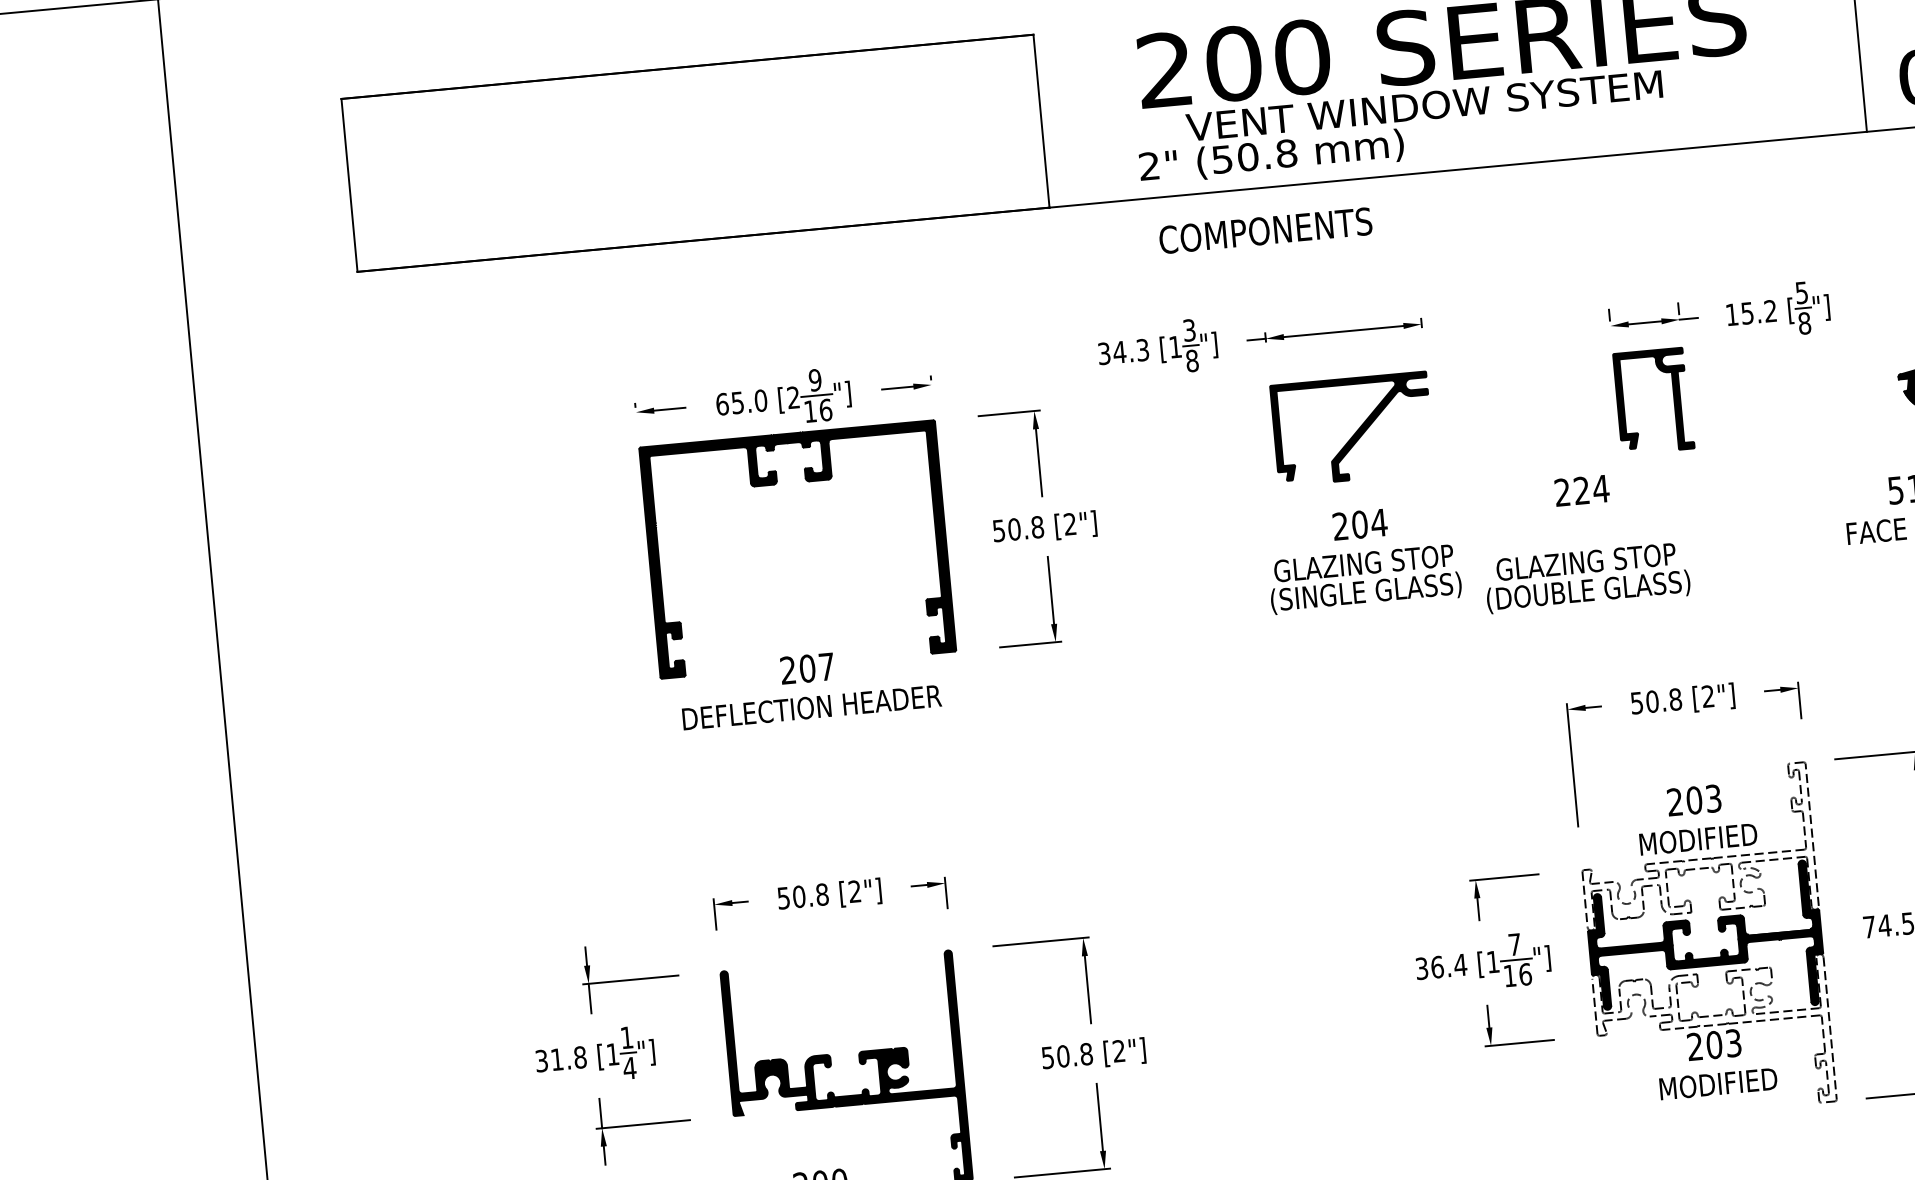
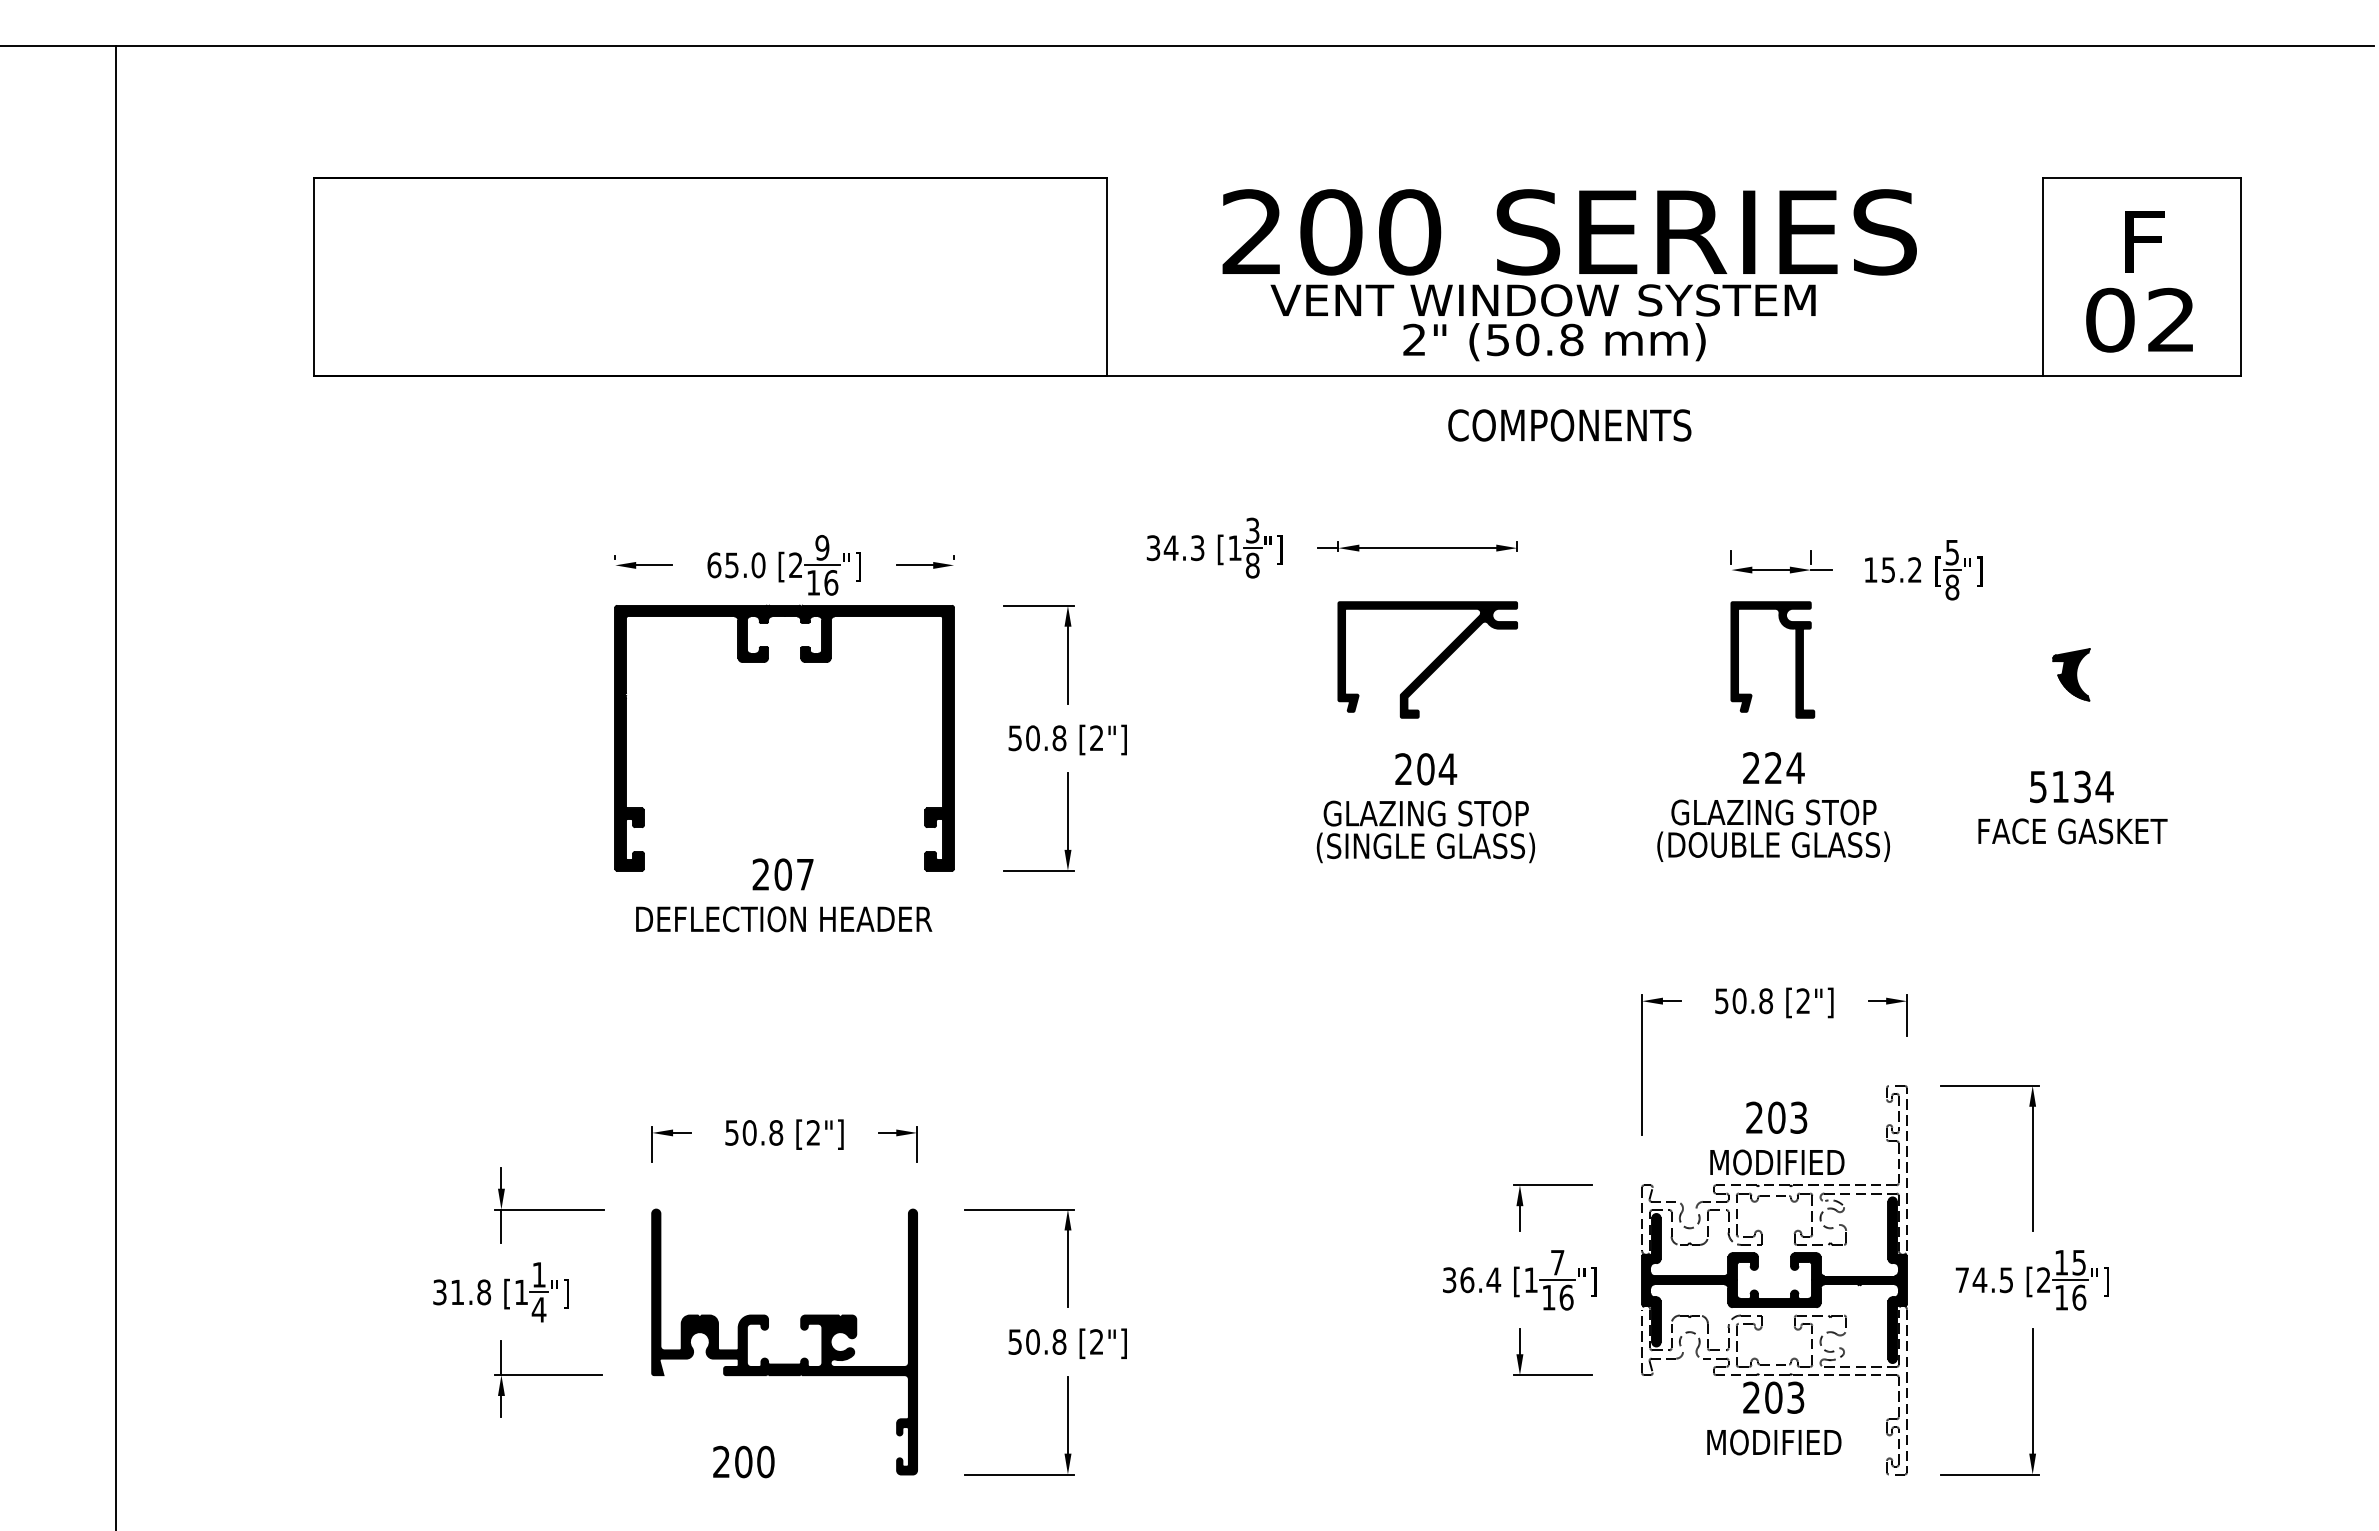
text: (1271, 157) -> (1554, 342), moved
text: (1265, 230) -> (1569, 425), moved
text: (1581, 490) -> (1773, 767), moved
text: (1587, 577) -> (1773, 830), moved

